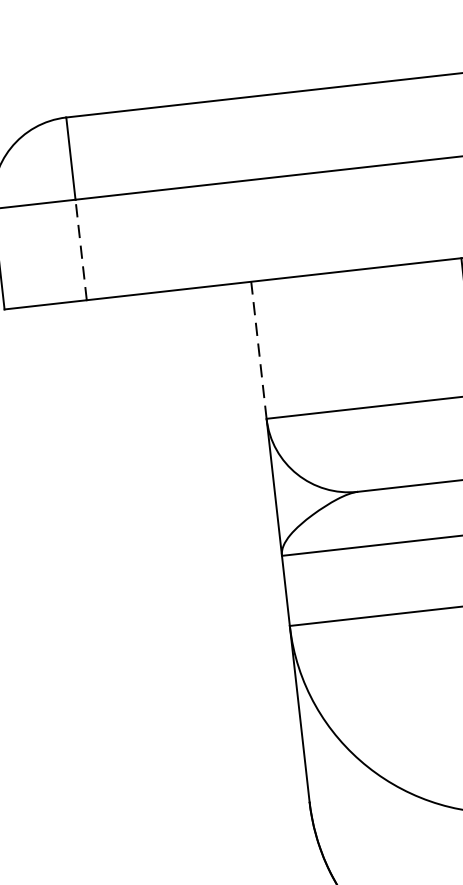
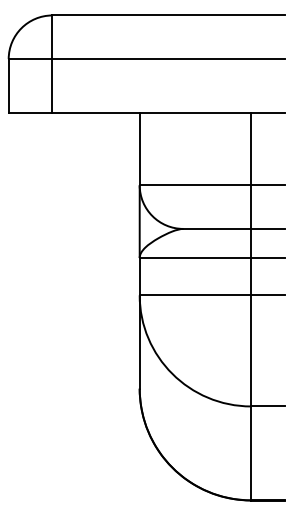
line: (81, 249) -> (52, 85), dashed -> solid
line: (258, 349) -> (139, 148), dashed -> solid

